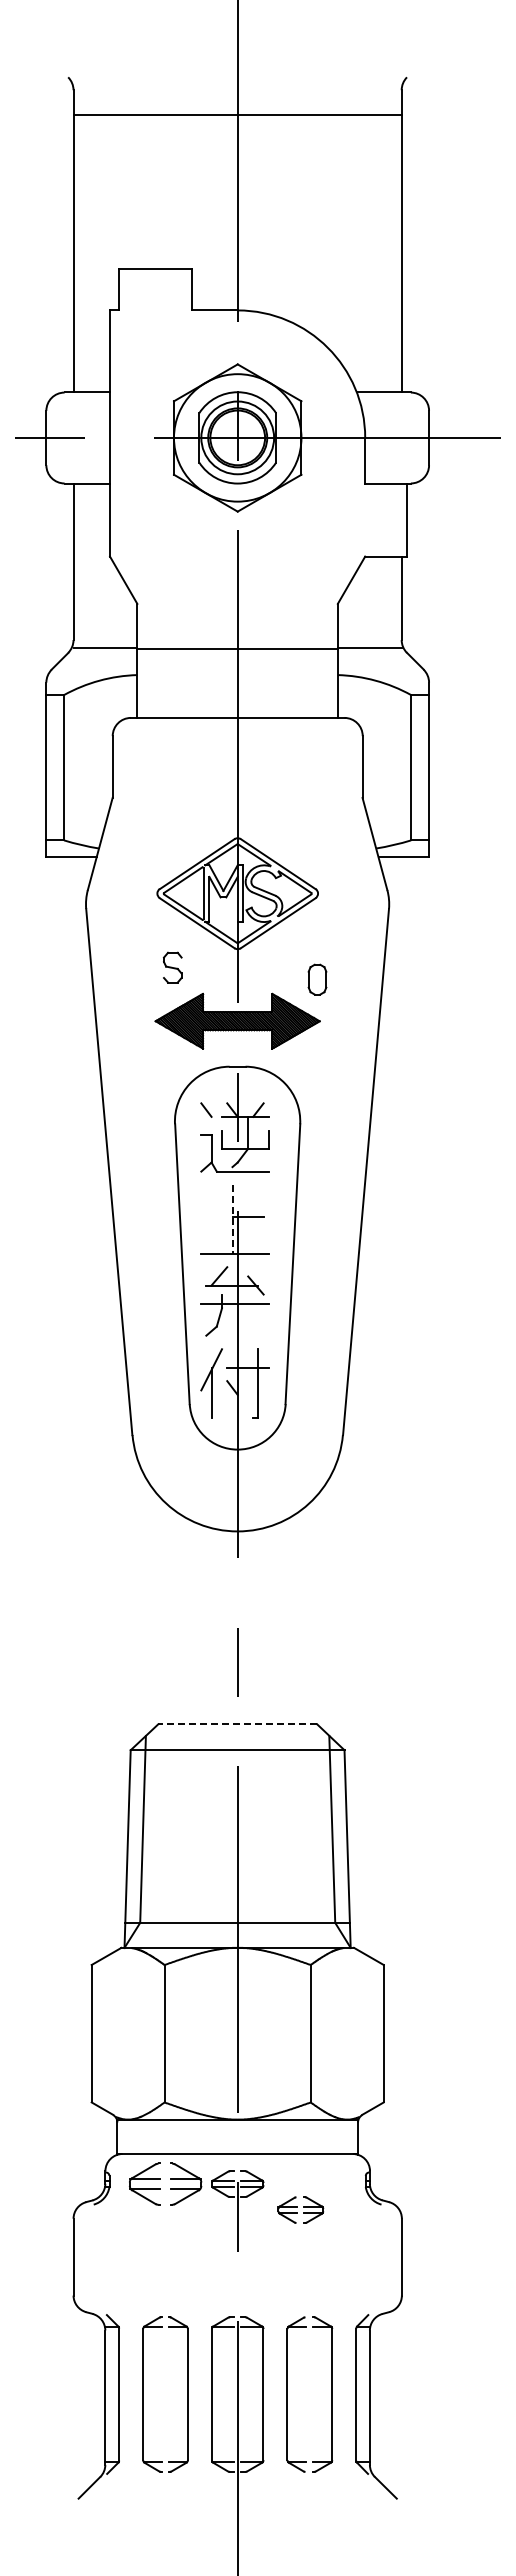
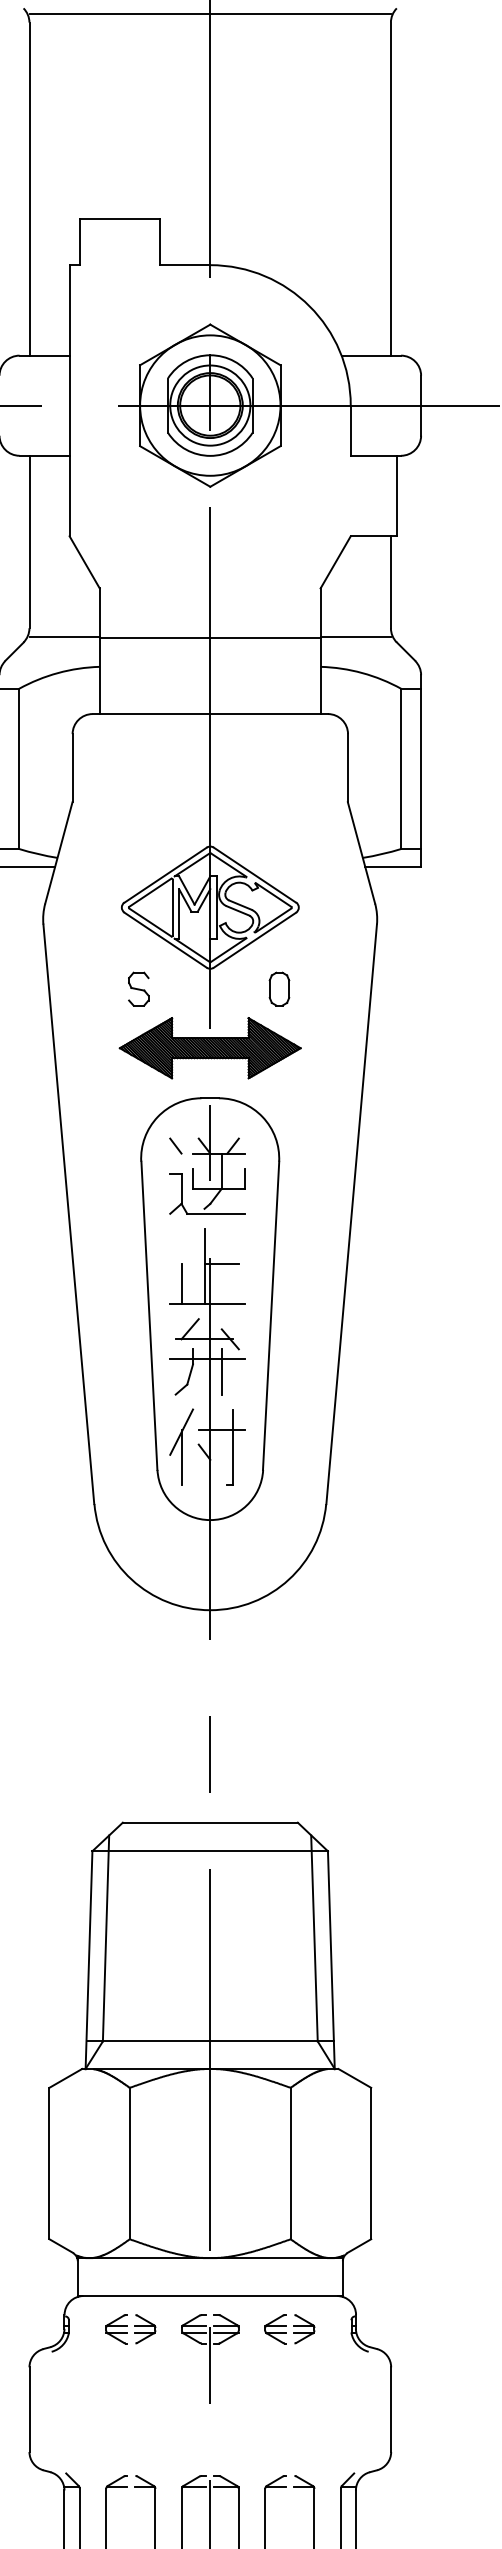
line: (237, 114) -> (210, 14), moved
part: (317, 979) -> (279, 988), moved
line: (232, 1220) -> (204, 1267), dashed -> solid
line: (211, 1235) -> (181, 1284), added
line: (248, 1314) -> (222, 1371), added
line: (237, 1724) -> (210, 1822), dashed -> solid
part: (165, 2183) -> (130, 2328), size x0.62
part: (300, 2209) -> (289, 2328), moved

